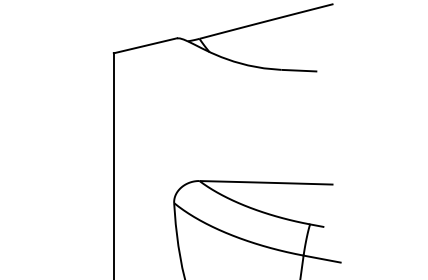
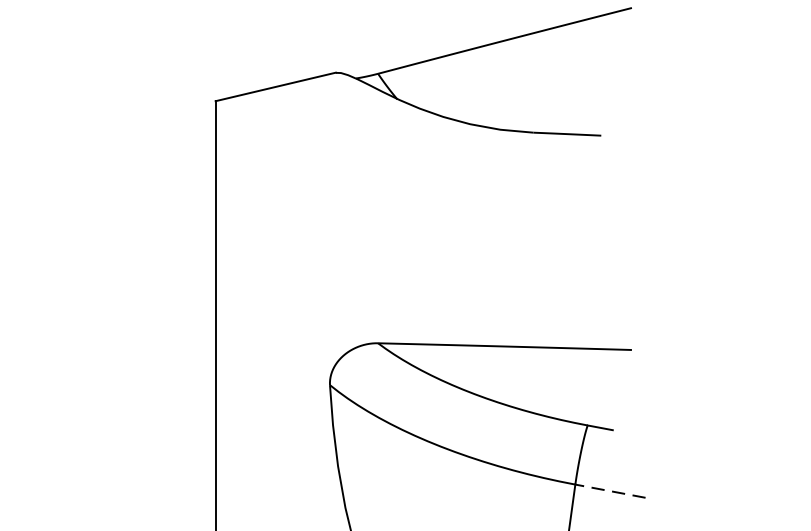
line: (322, 259) -> (611, 491), solid -> dashed

